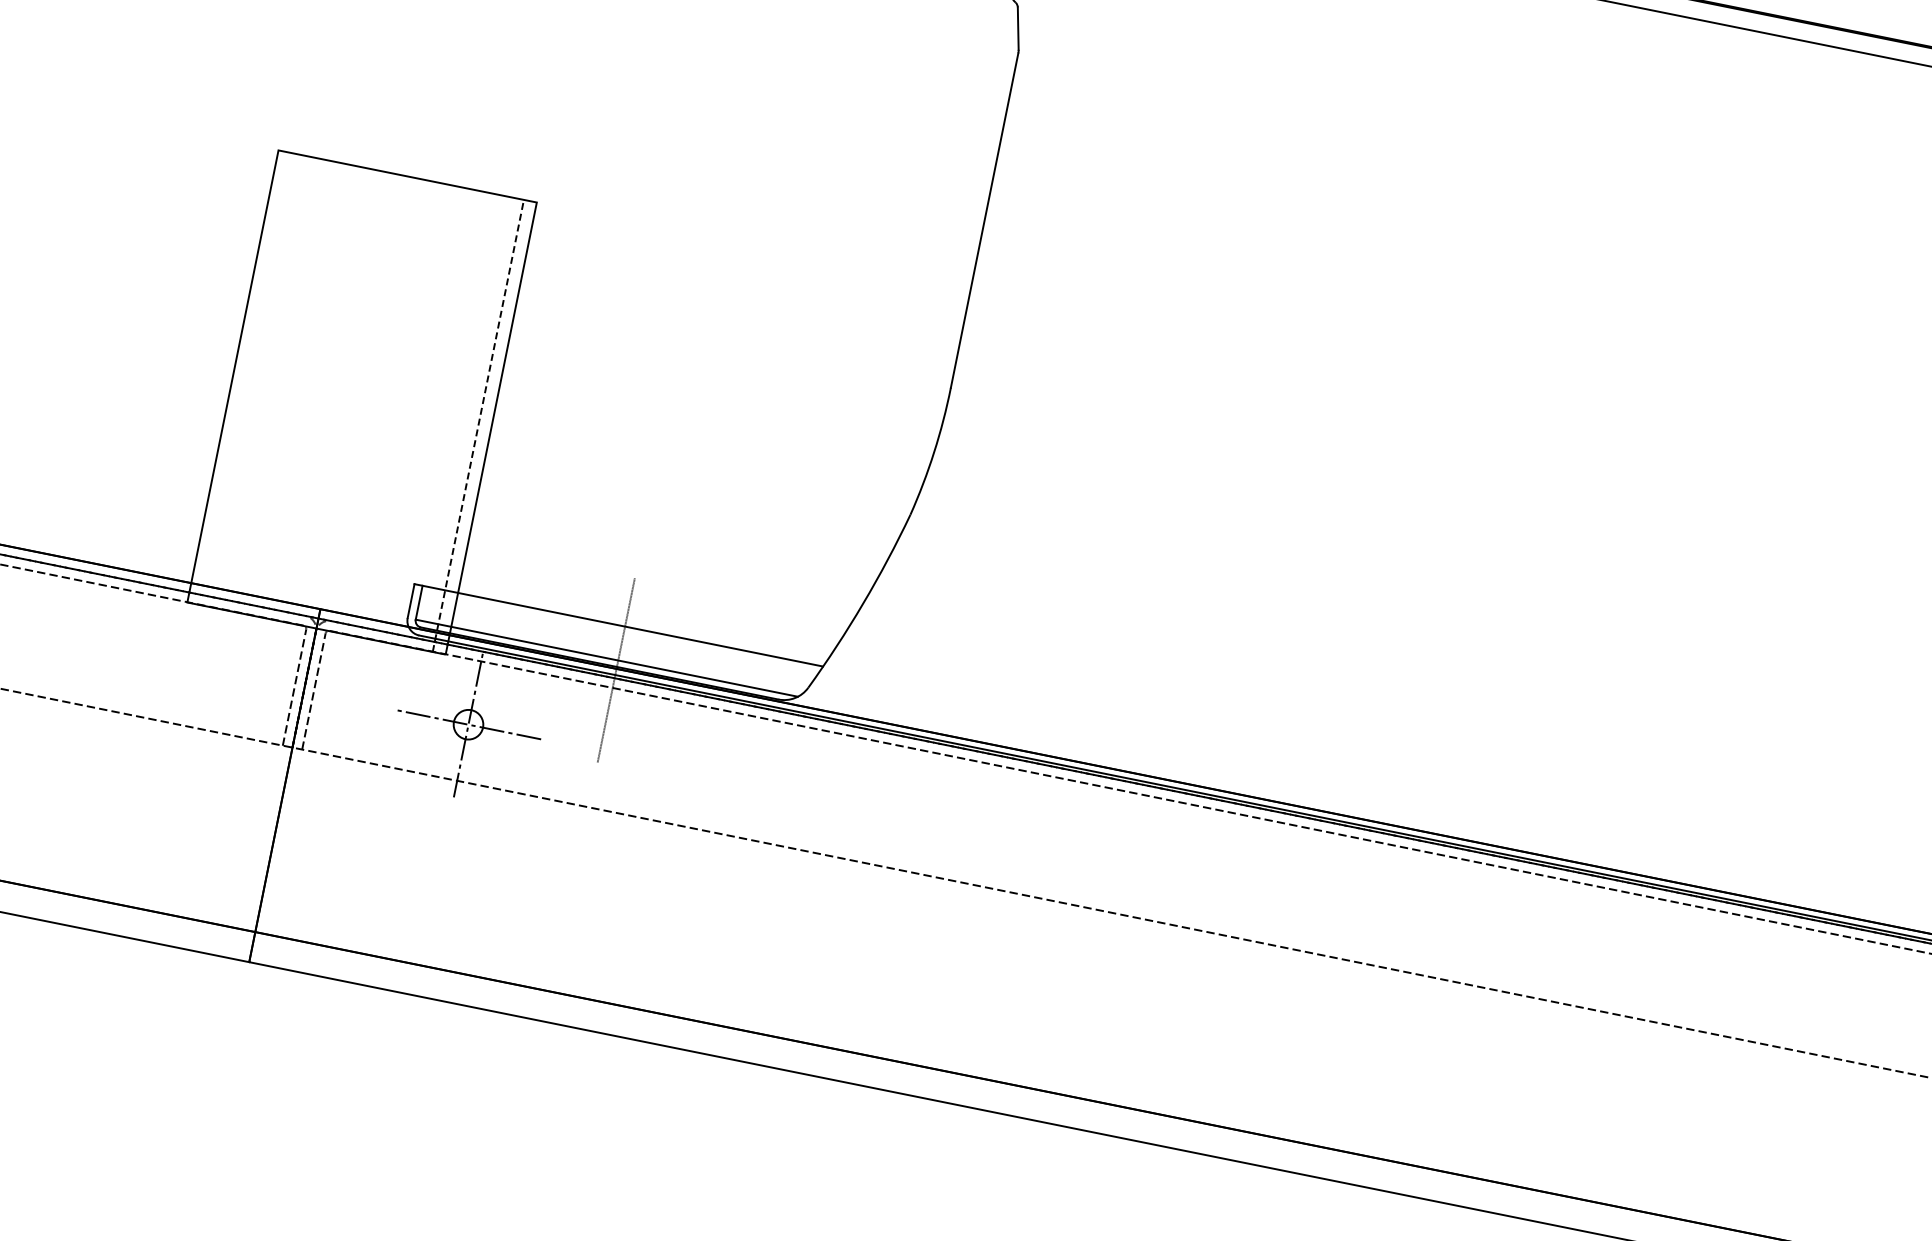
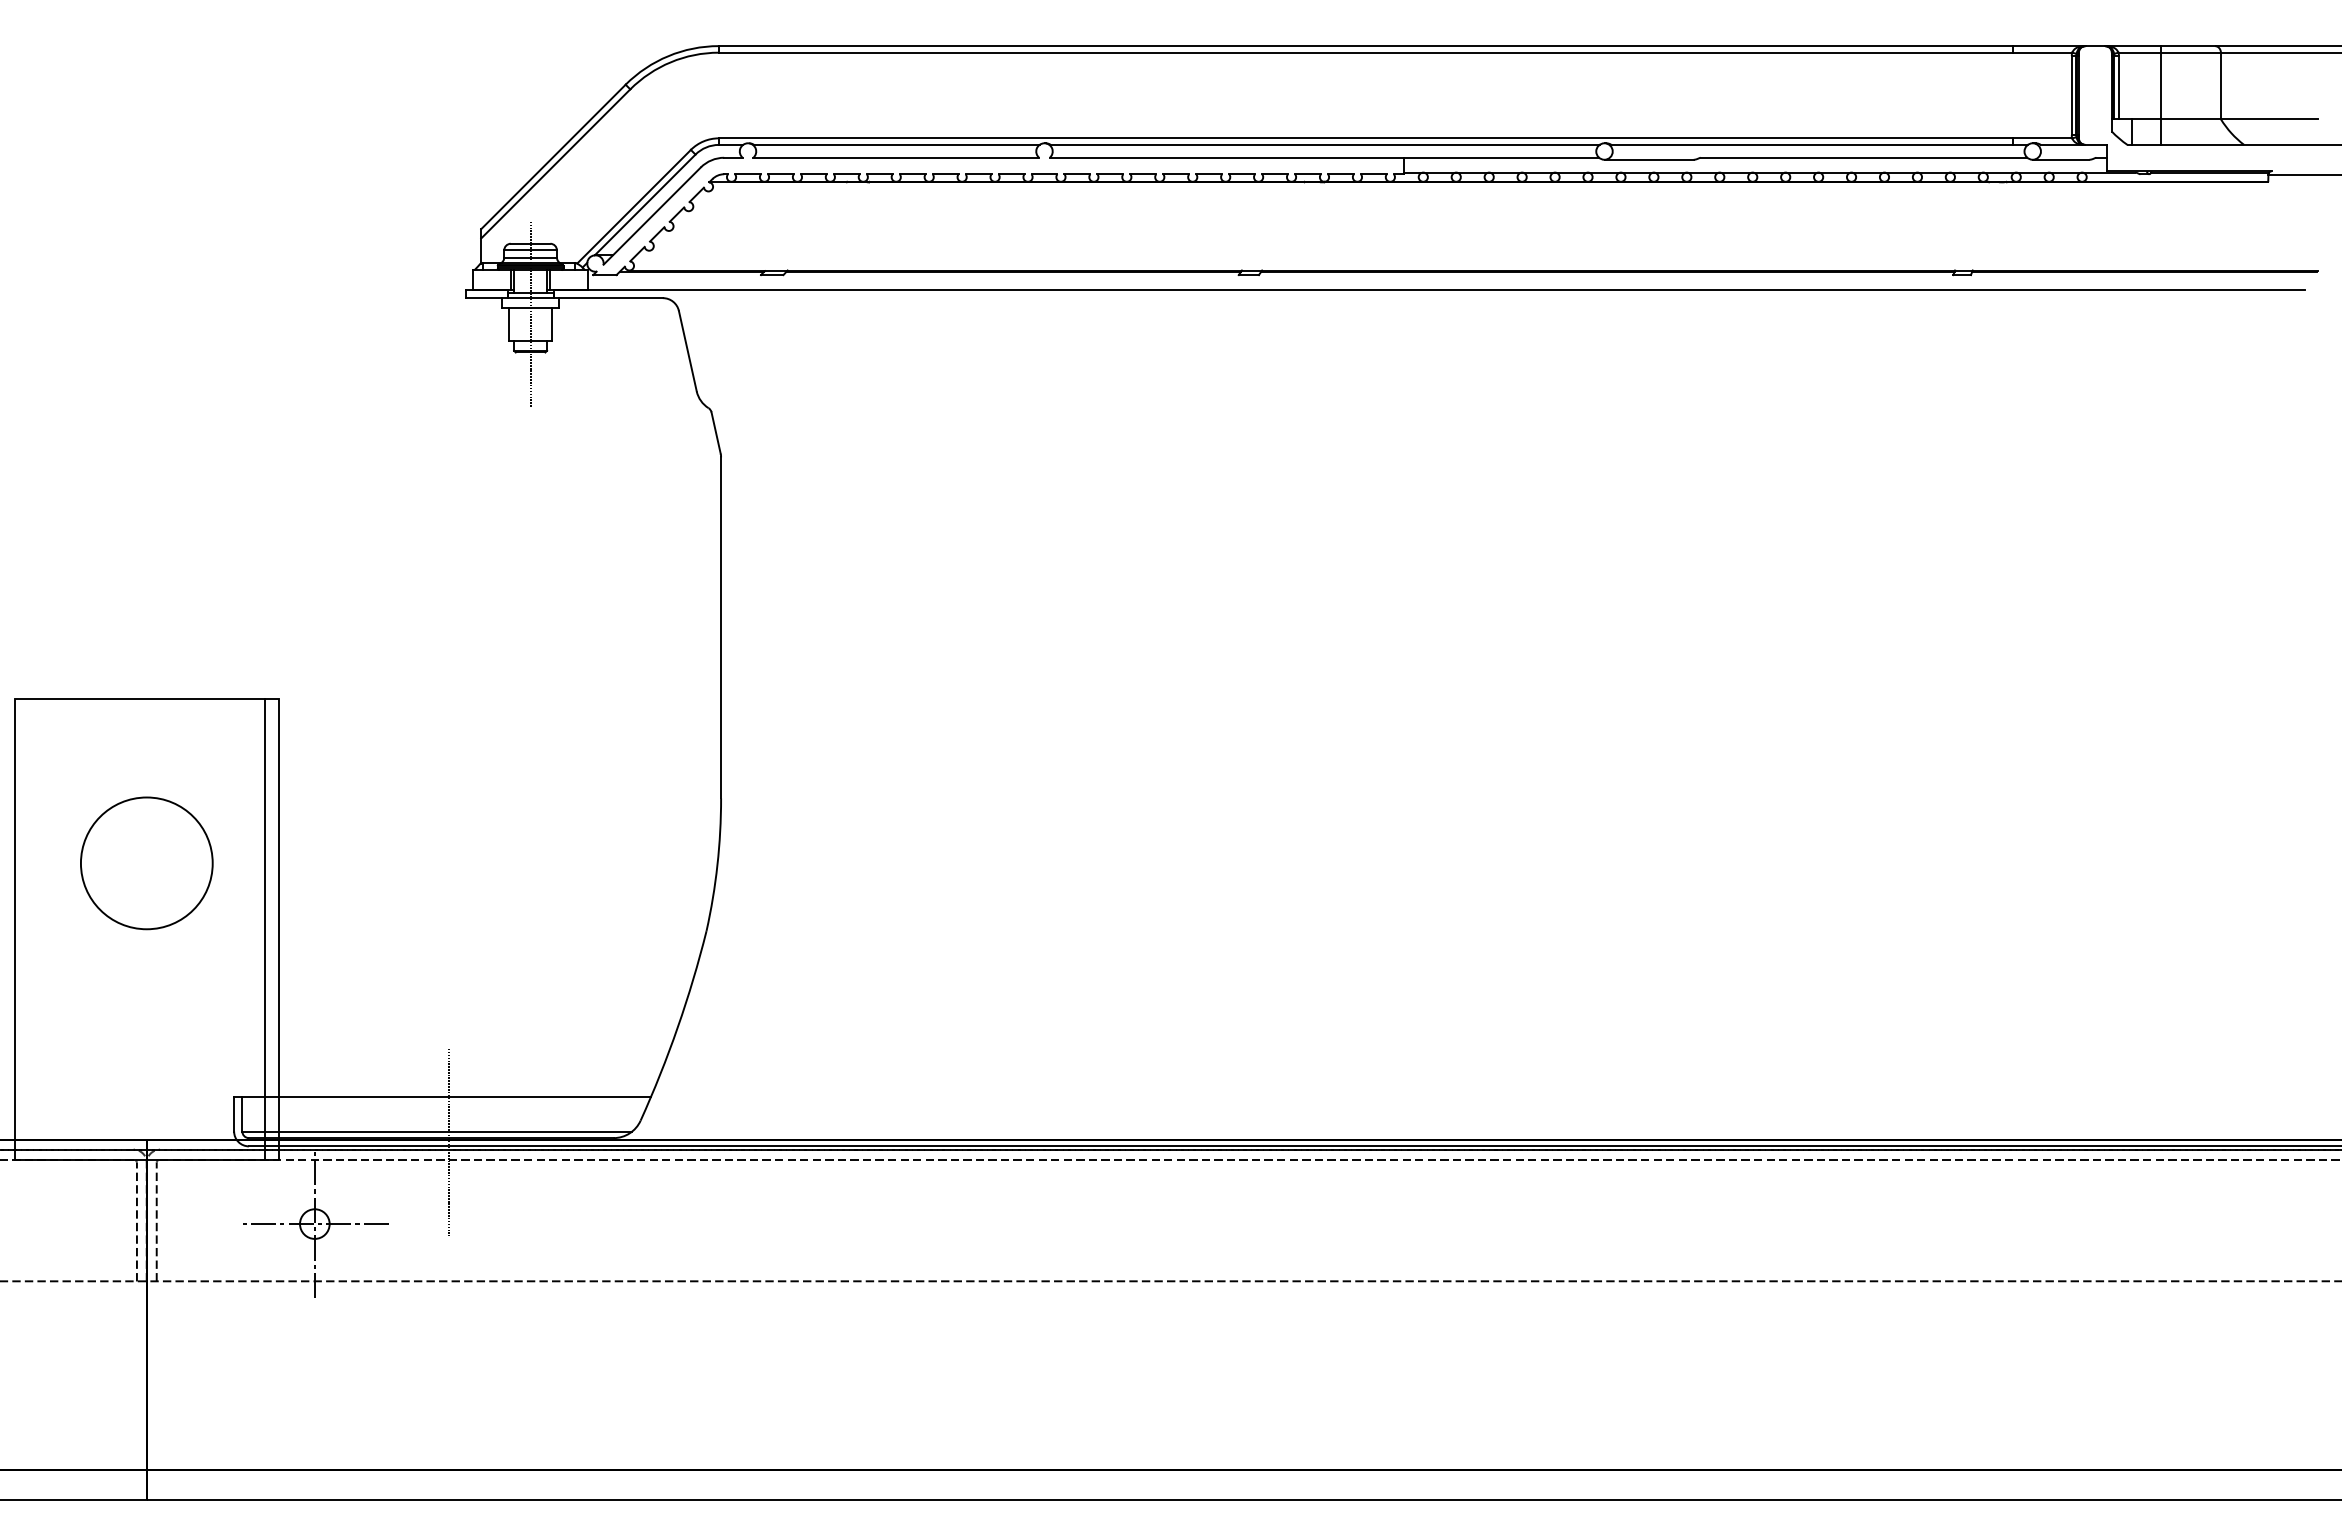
circle: (374, 337) -> (146, 863), added
line: (478, 426) -> (265, 929), dashed -> solid

